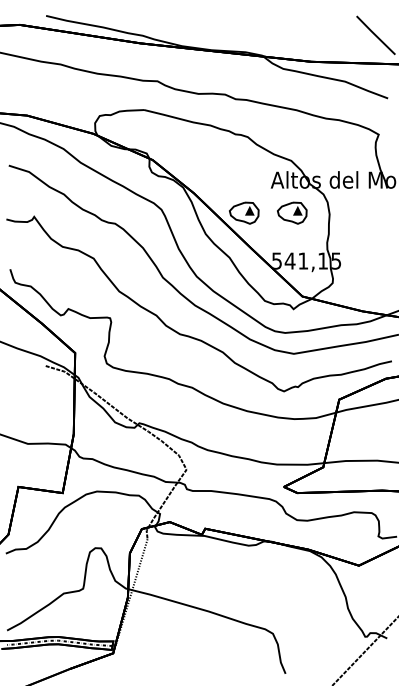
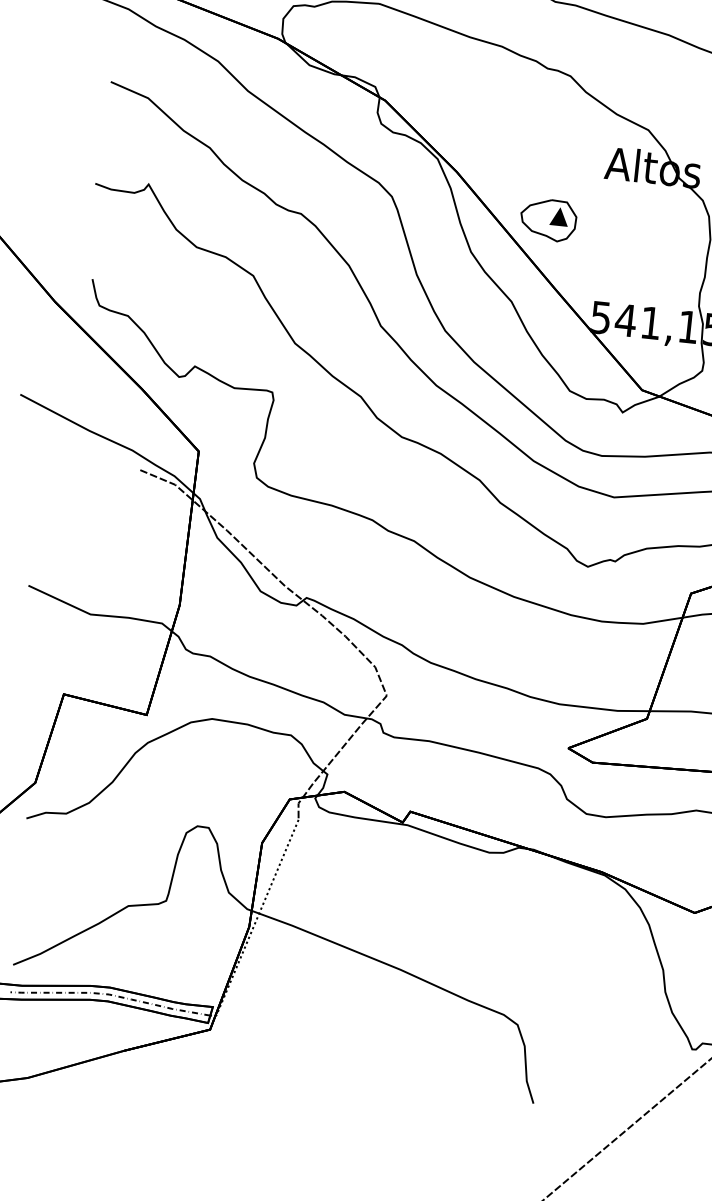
part: (292, 212) -> (640, 228), removed

